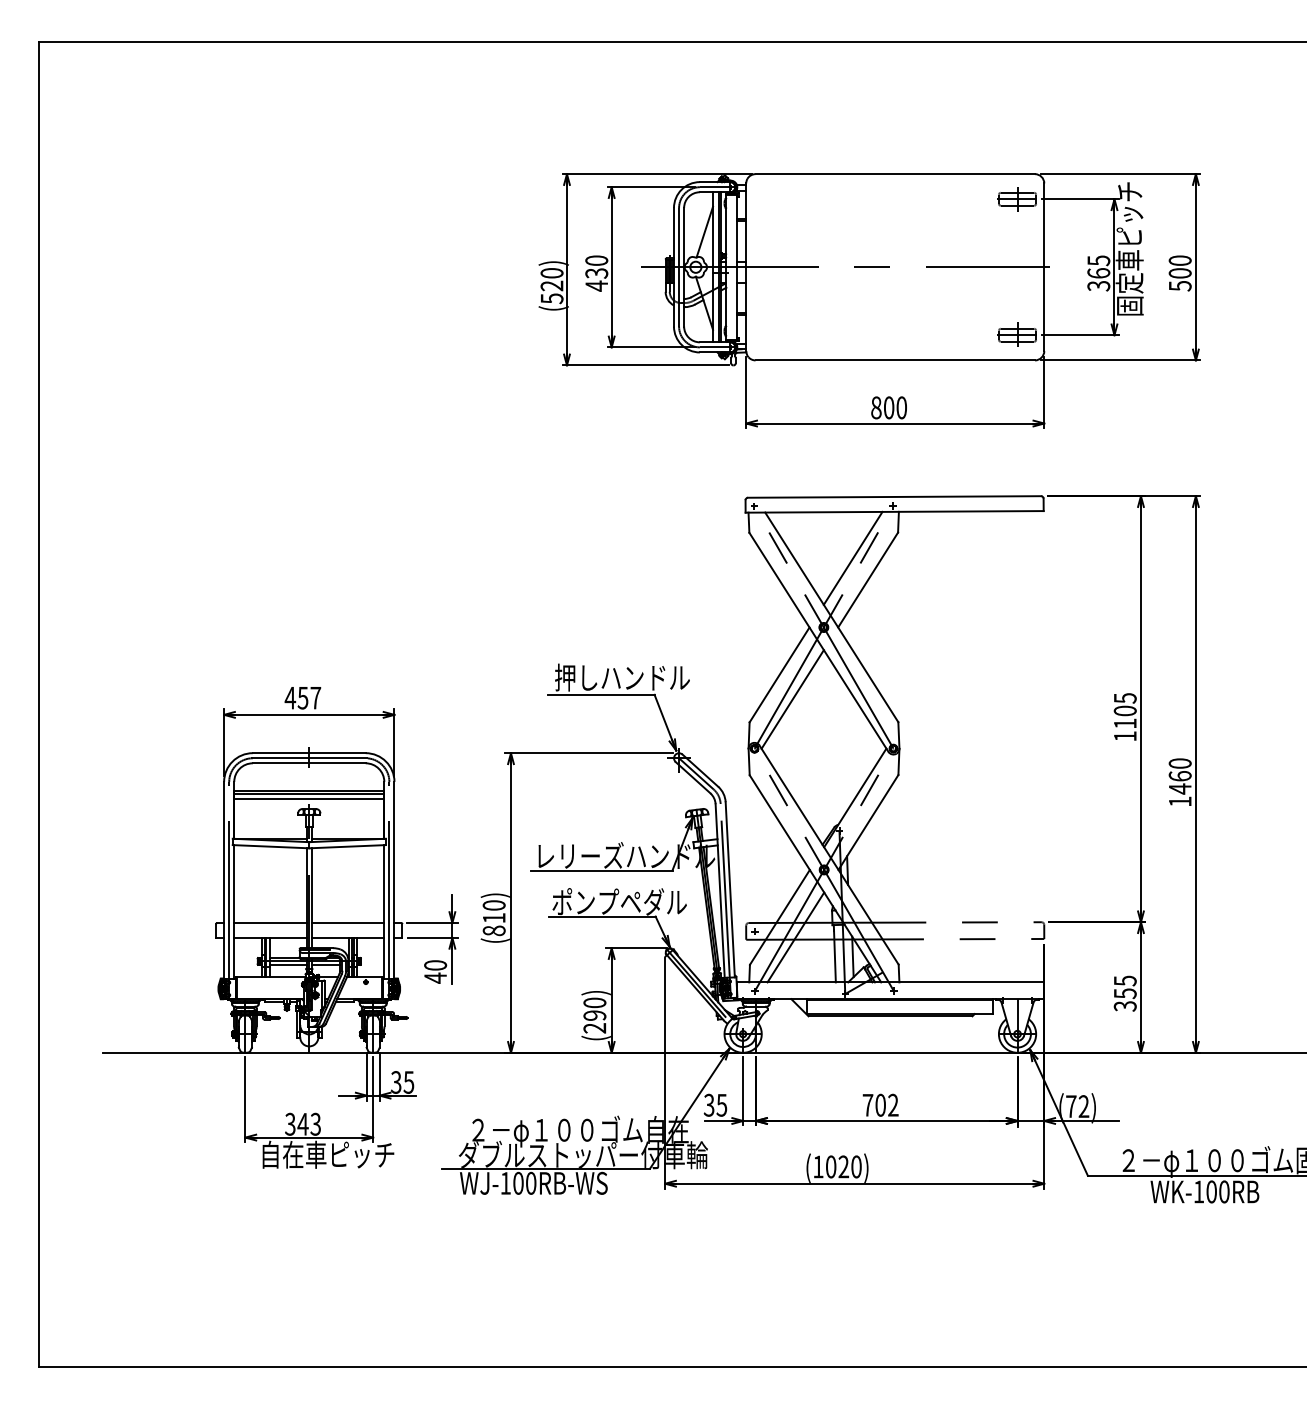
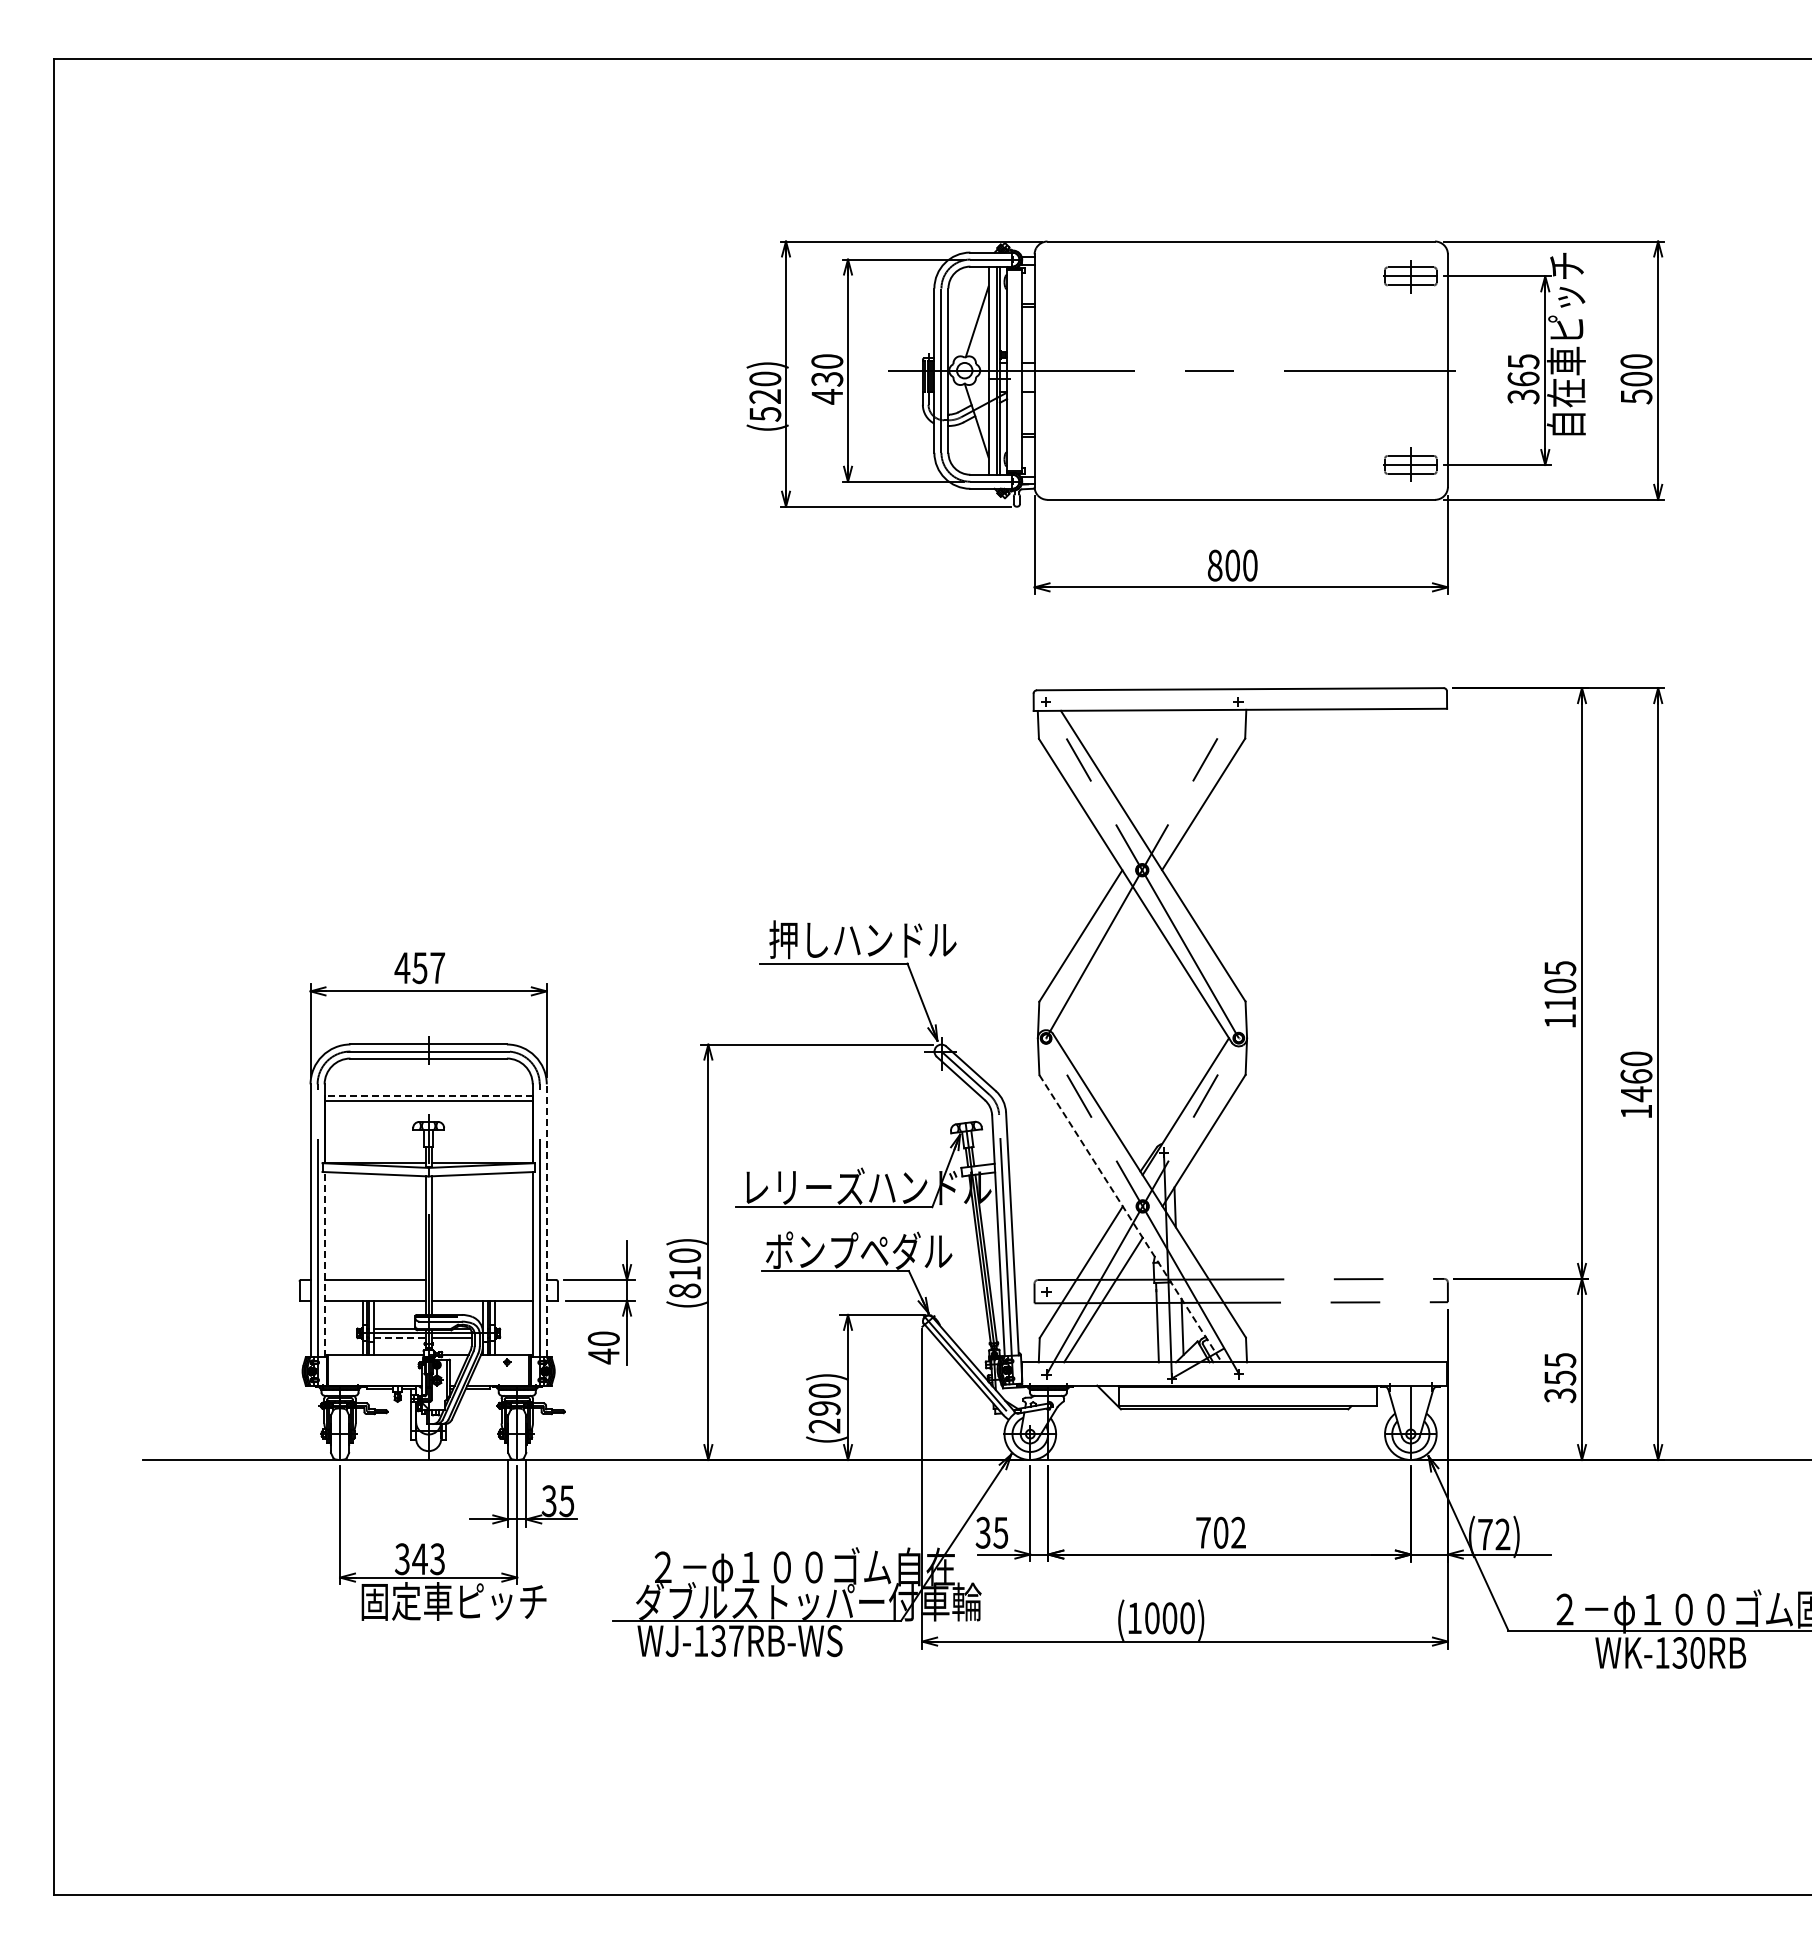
text: (1129, 293) -> (1565, 407), 固定車ピッチ -> 自在車ピッチ
line: (852, 557) -> (1182, 773), removed
line: (792, 699) -> (1098, 969), removed
line: (309, 790) -> (428, 1096), solid -> dashed
line: (309, 799) -> (428, 1108), removed
line: (815, 879) -> (1130, 1219), solid -> dashed
line: (394, 880) -> (546, 1220), solid -> dashed
line: (234, 911) -> (324, 1264), solid -> dashed
line: (347, 923) -> (481, 1280), removed
line: (288, 964) -> (399, 1337), solid -> dashed
text: (281, 1154) -> (390, 1601), 自在車ピッチ -> 固定車ピッチ
text: (843, 1167) -> (1169, 1618), (1020) -> (1000)
text: (524, 1183) -> (727, 1641), WJ-100RB-WS -> WJ-137RB-WS
text: (1211, 1191) -> (1679, 1652), WK-100RB -> WK-130RB

